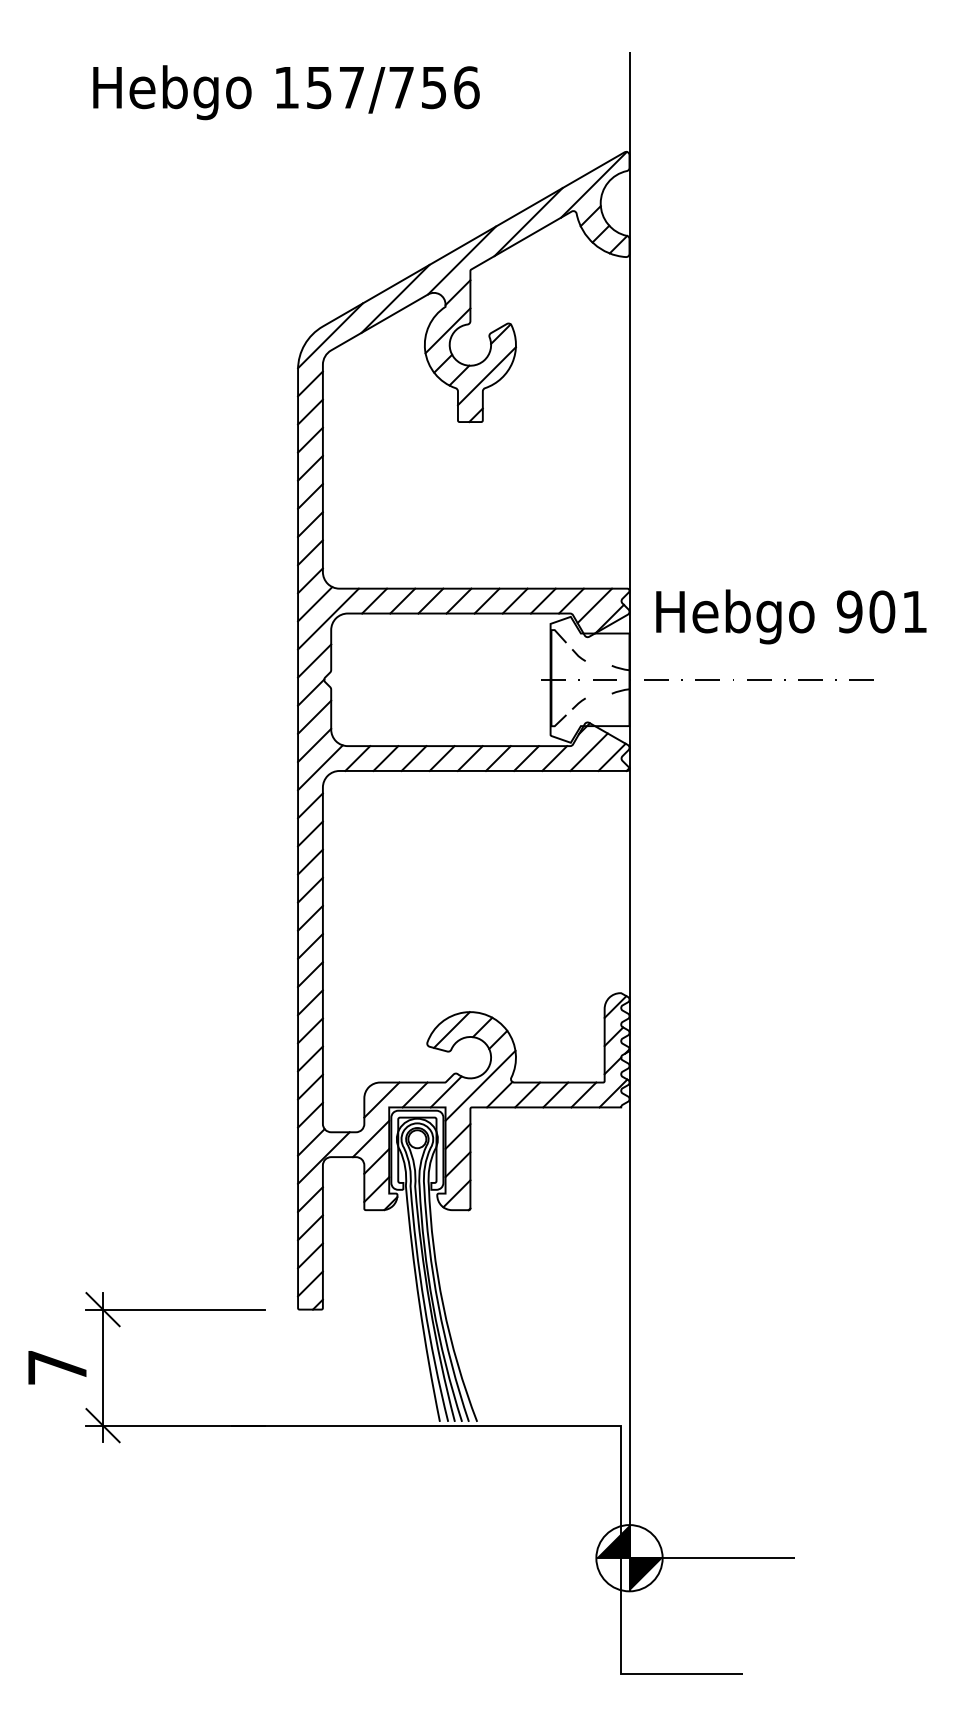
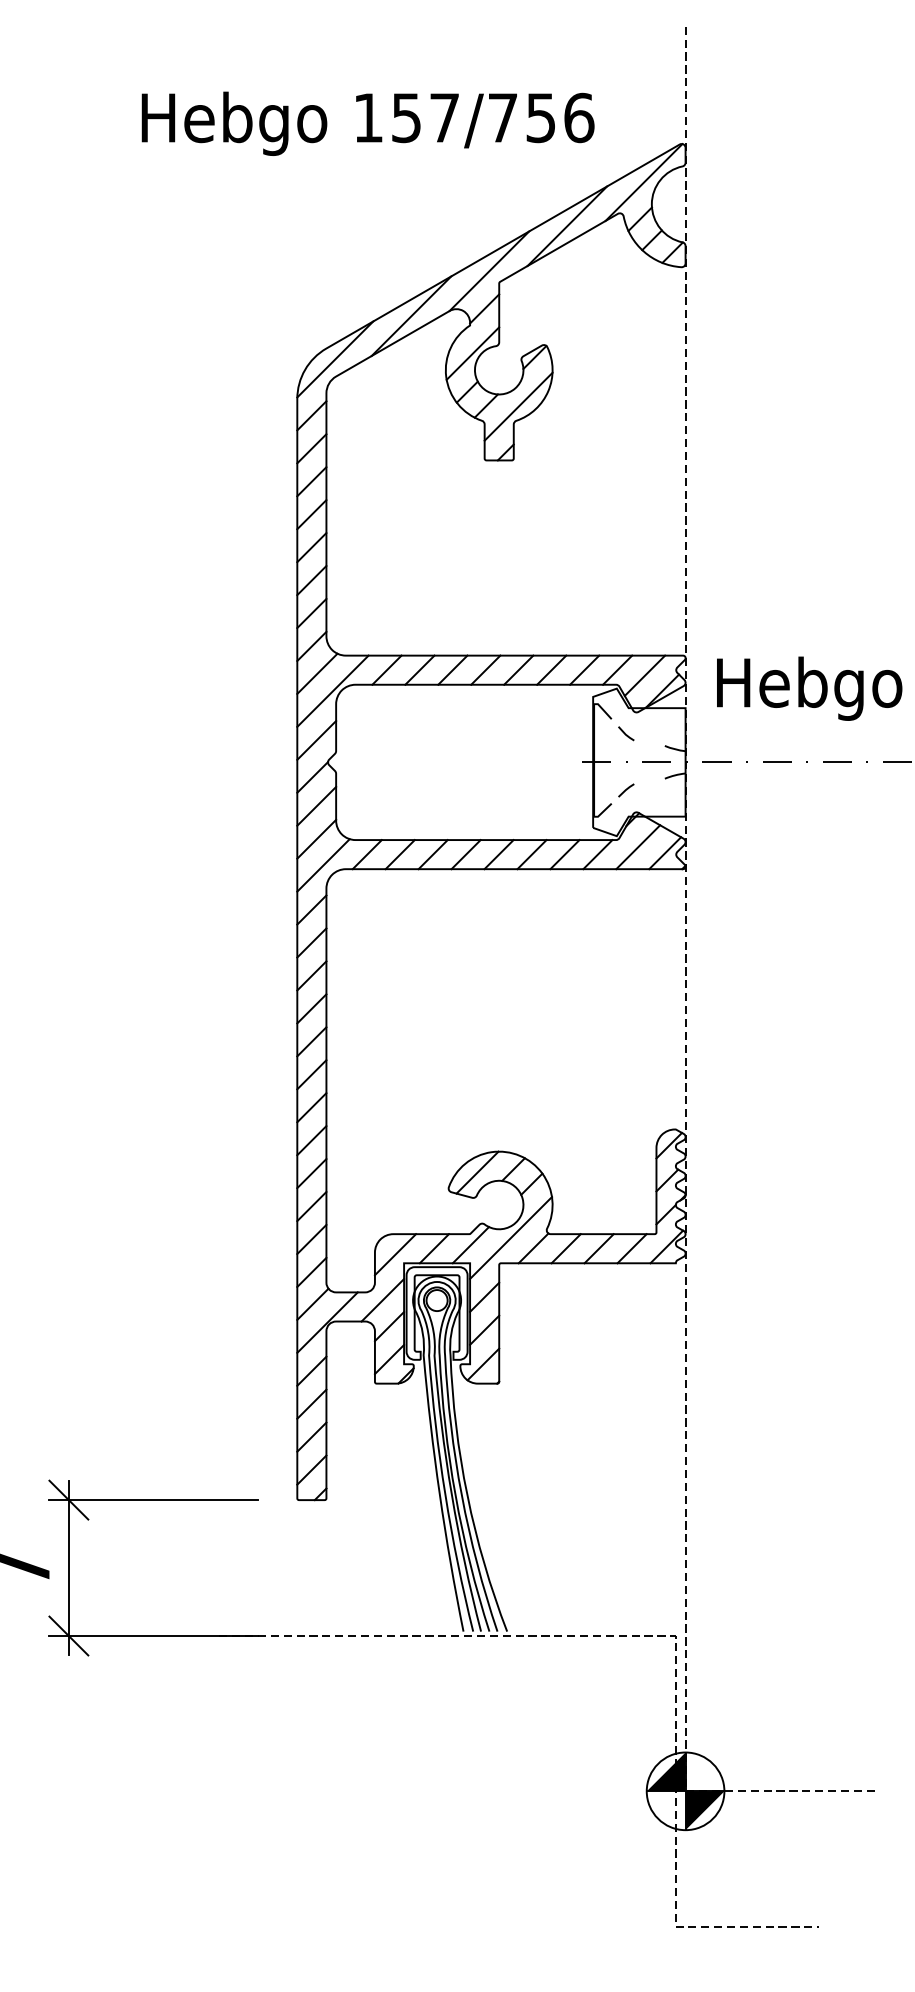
text: (286, 92) -> (368, 123), moved
line: (629, 888) -> (685, 1006), solid -> dashed
line: (613, 1425) -> (666, 1635), solid -> dashed

